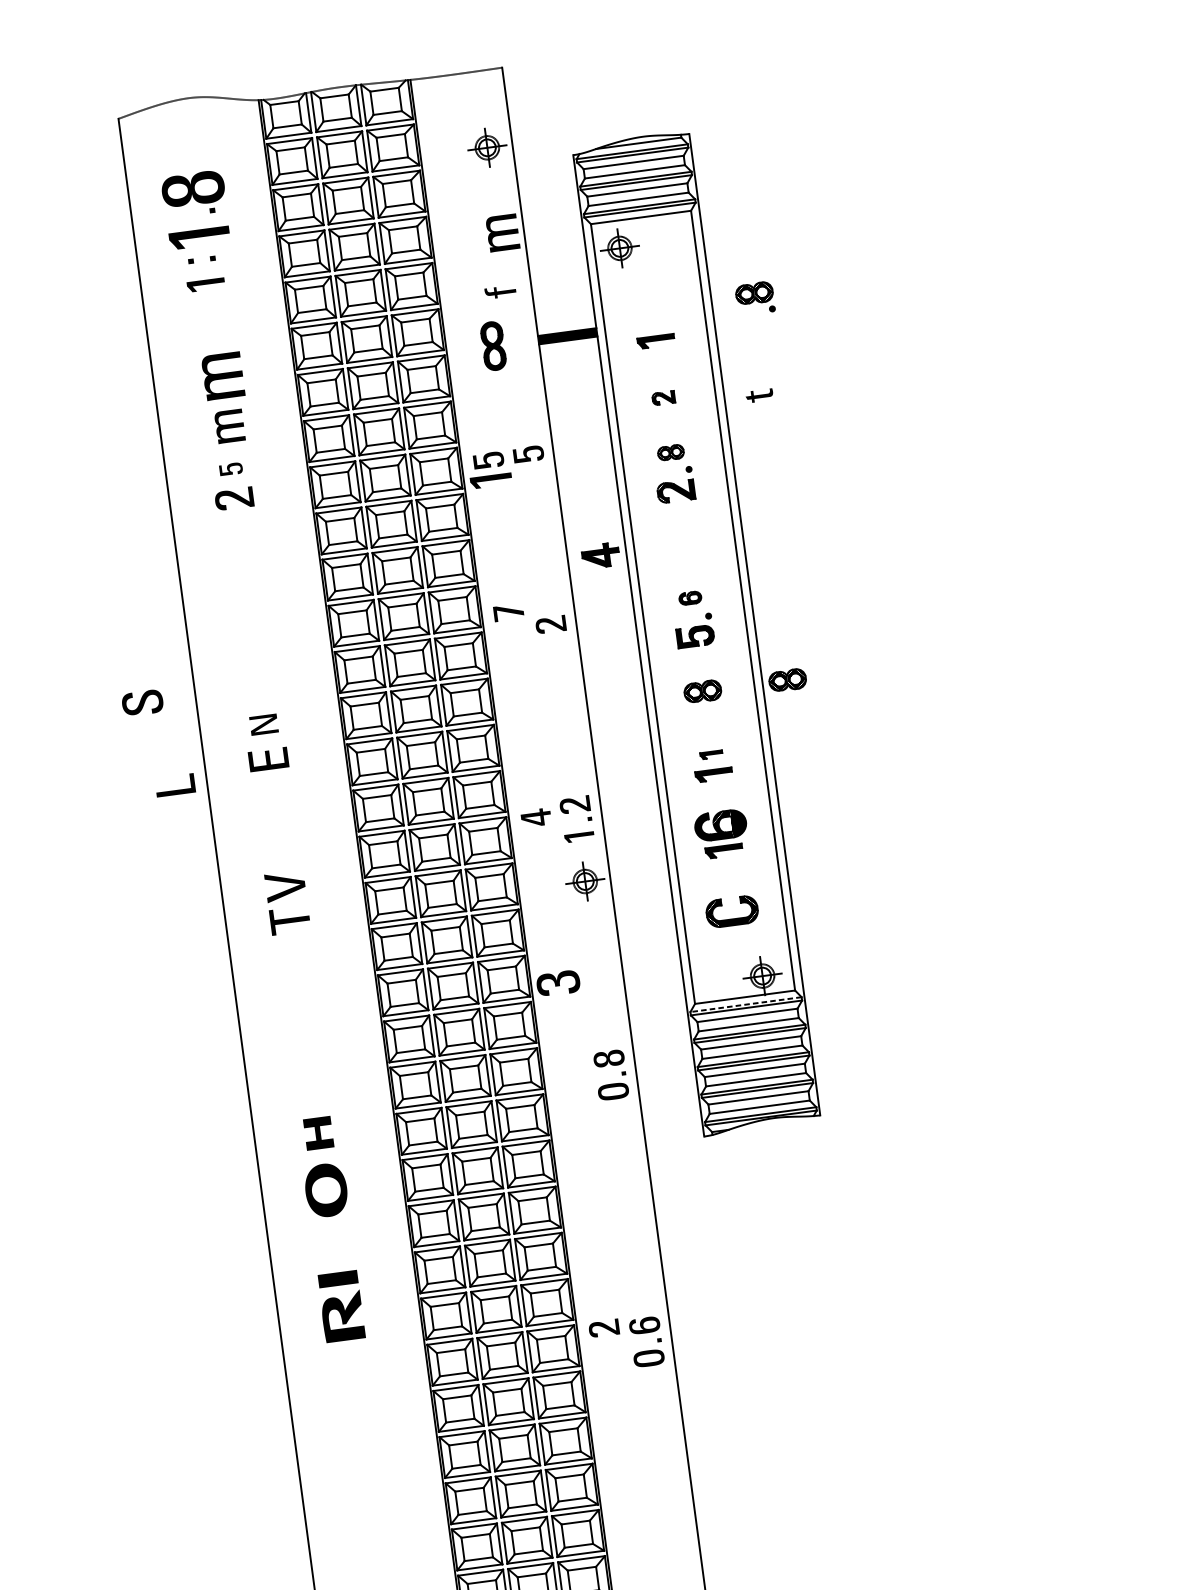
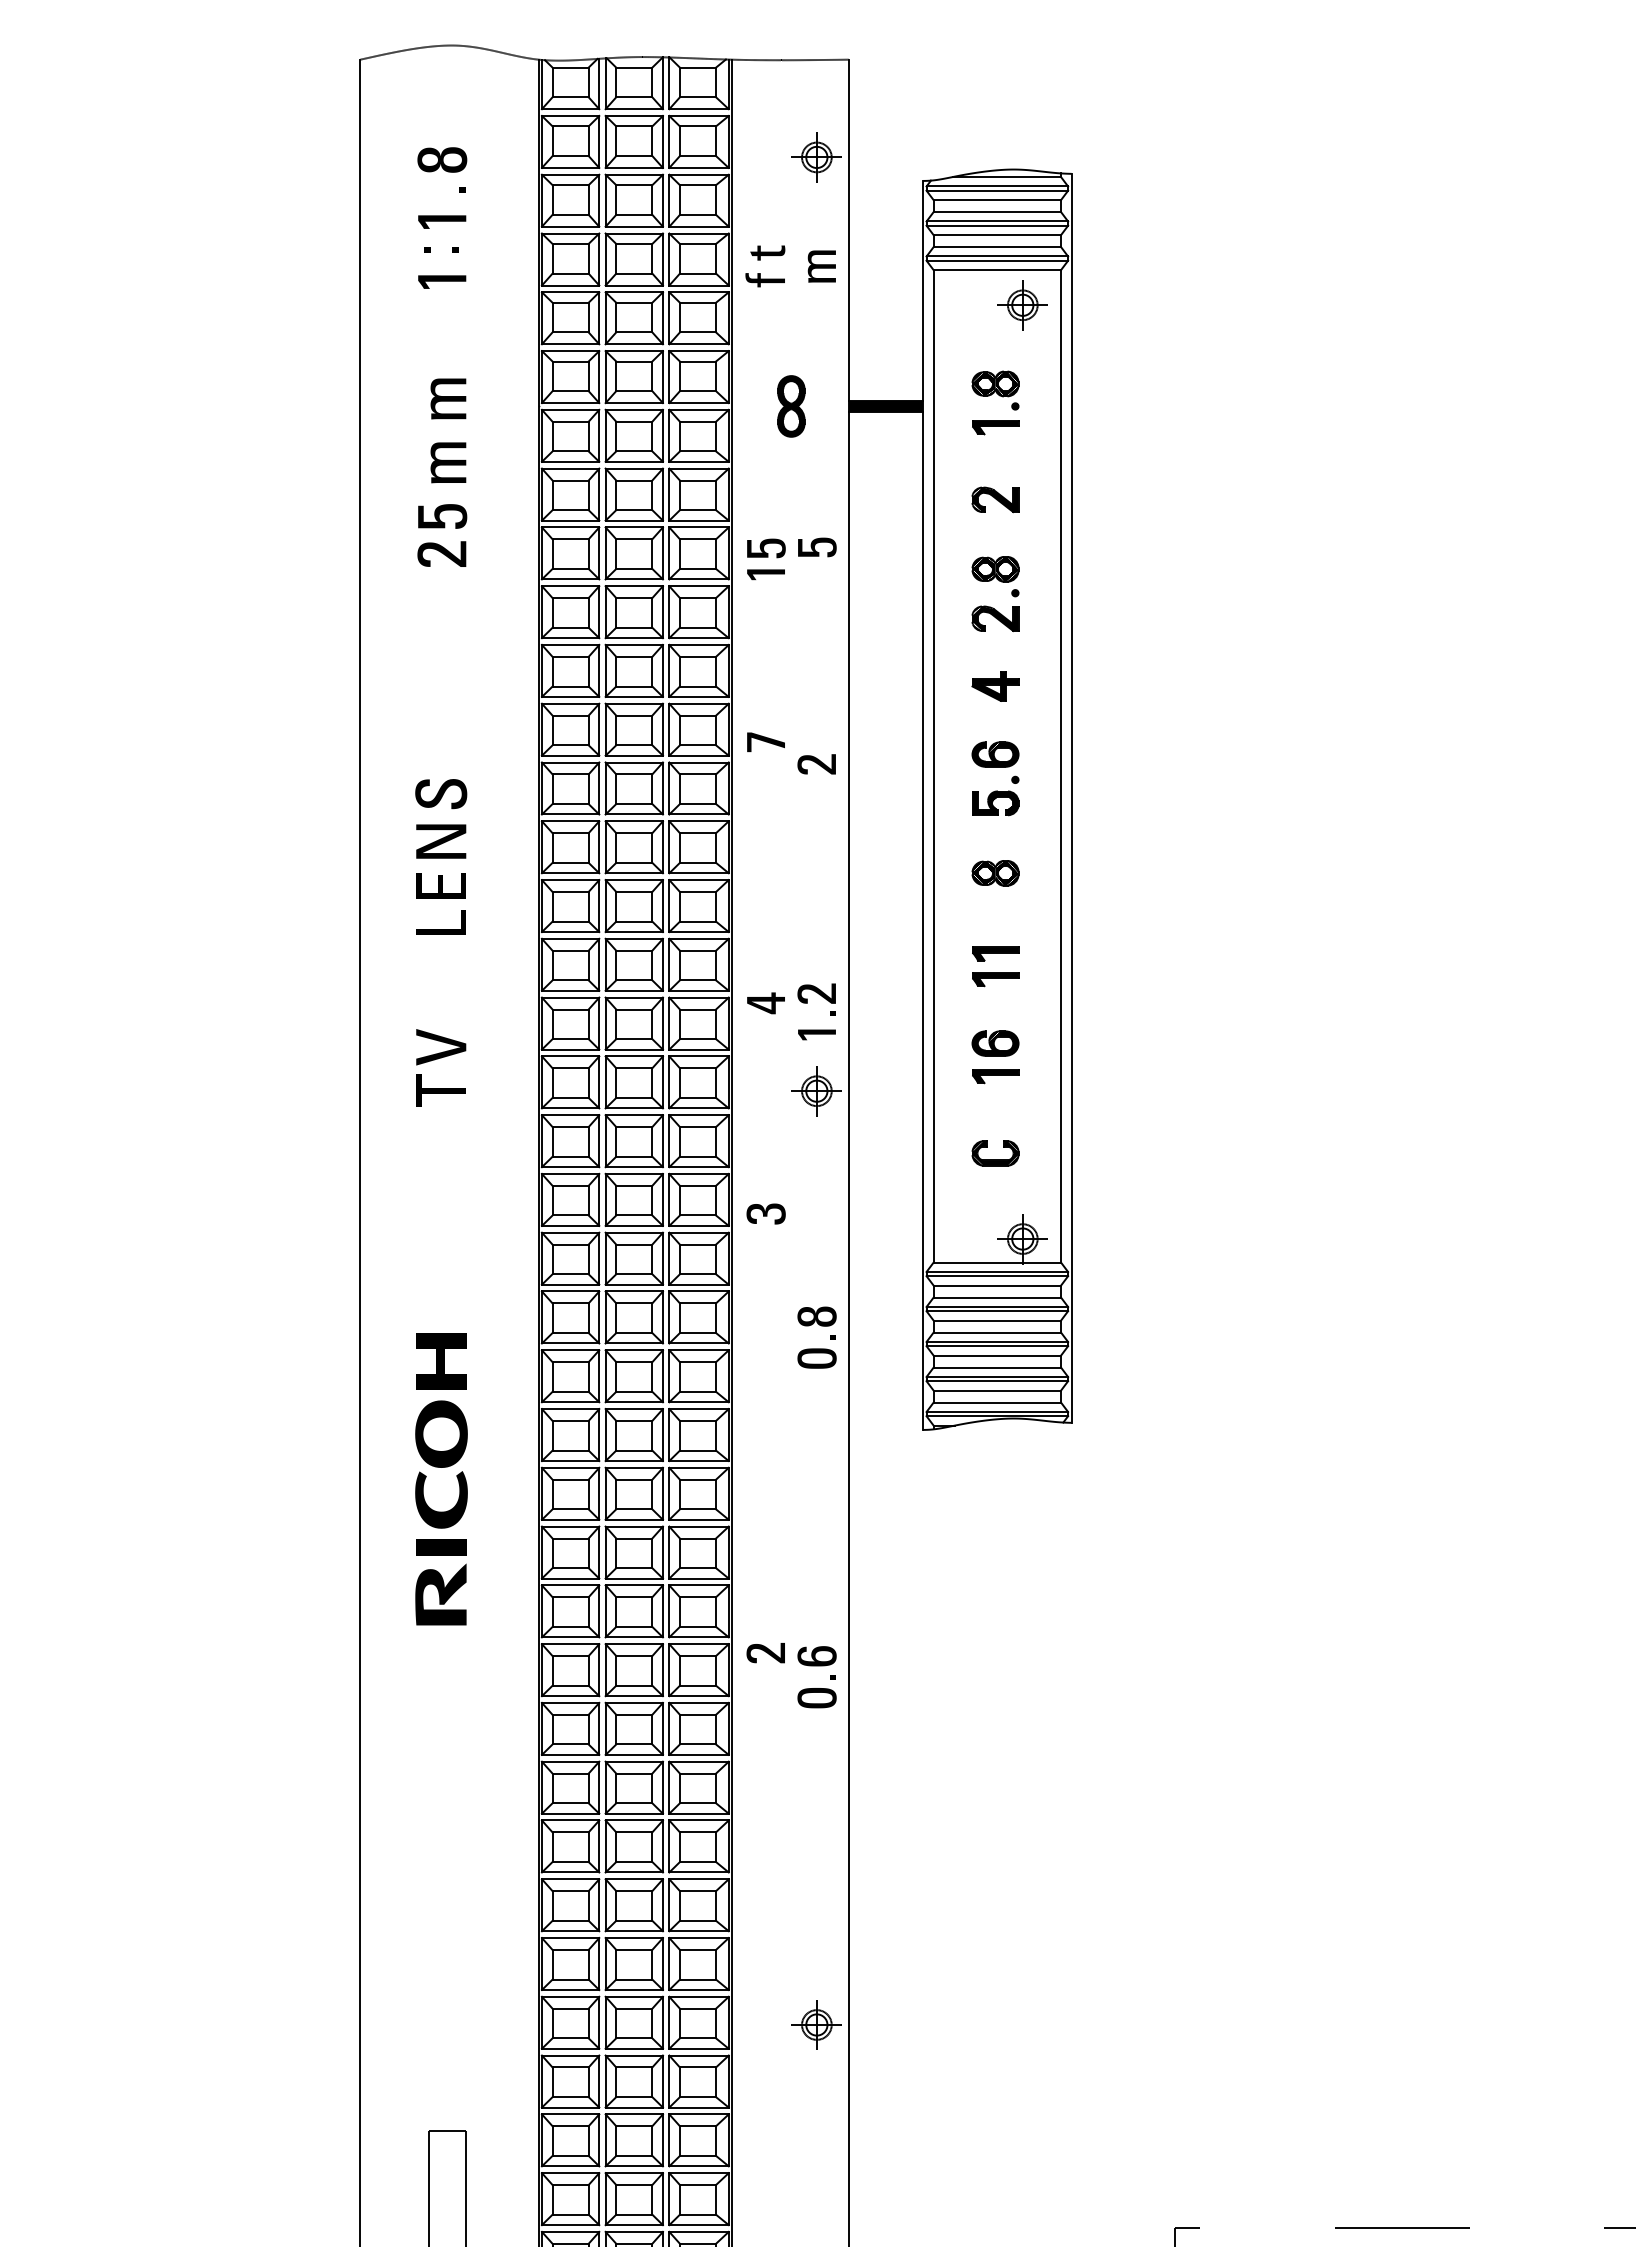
part: (193, 188) -> (442, 159), size x0.62
part: (502, 233) -> (821, 266), size x0.71
part: (199, 237) -> (442, 221), size x0.62
part: (619, 248) -> (1022, 305), moved
part: (500, 292) -> (764, 280), moved
part: (755, 298) -> (995, 390), moved
part: (223, 375) -> (448, 398), size x0.71
part: (759, 395) -> (767, 252), moved
part: (663, 397) -> (995, 499), size x1.67
part: (670, 452) -> (995, 569), size x1.43
part: (230, 469) -> (442, 516), size x1.67
part: (490, 480) -> (765, 574), size x0.71
part: (600, 555) -> (995, 686), moved
part: (690, 598) -> (995, 754), size x1.67
part: (787, 680) -> (1103, 873), removed
part: (142, 703) -> (441, 794), moved
part: (264, 724) -> (441, 841), size x1.43
part: (711, 754) -> (995, 953), size x1.67
part: (175, 790) -> (440, 929), moved
part: (720, 825) -> (995, 1043), size x0.71
part: (732, 911) -> (995, 1153), size x0.71
part: (557, 983) -> (765, 1213), size x0.71
line: (746, 1004) -> (997, 1271), dashed -> solid
part: (318, 1133) -> (441, 1361), size x1.43
part: (334, 1251) -> (441, 1511), added

